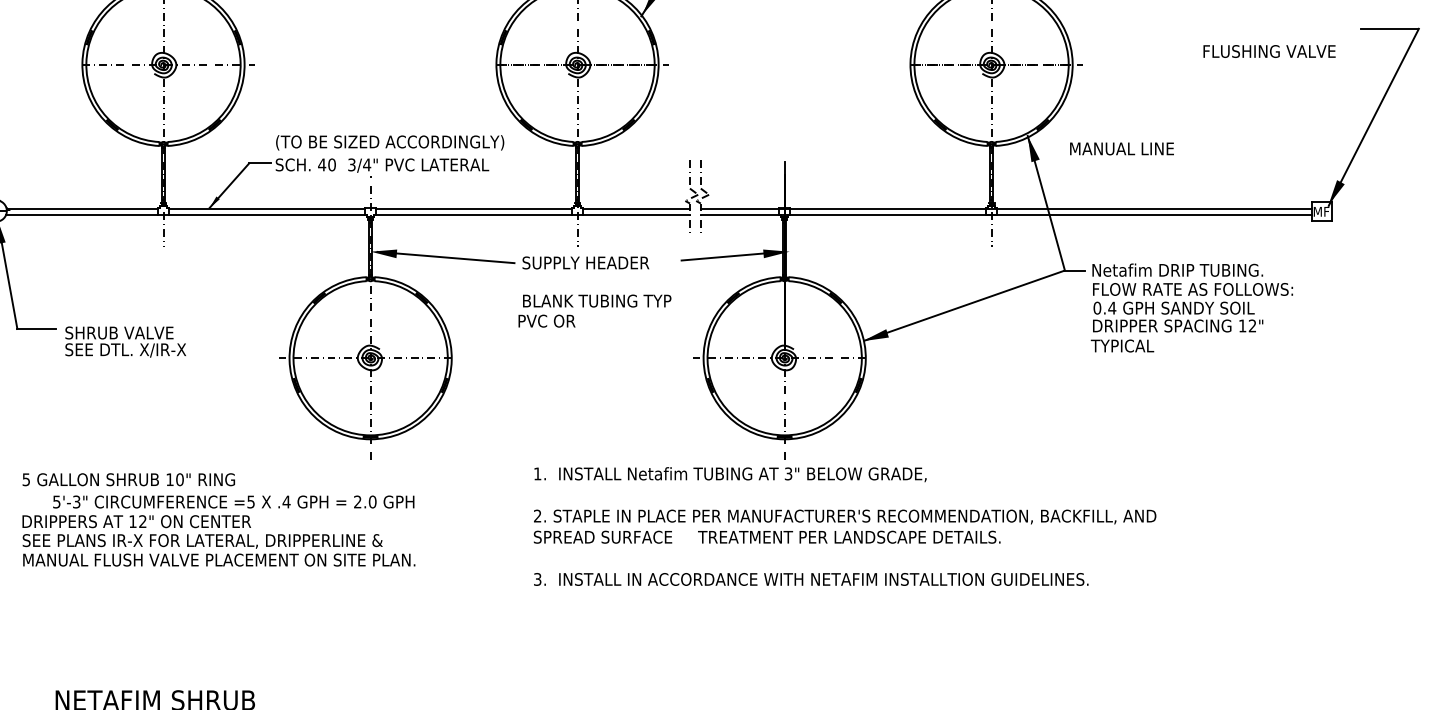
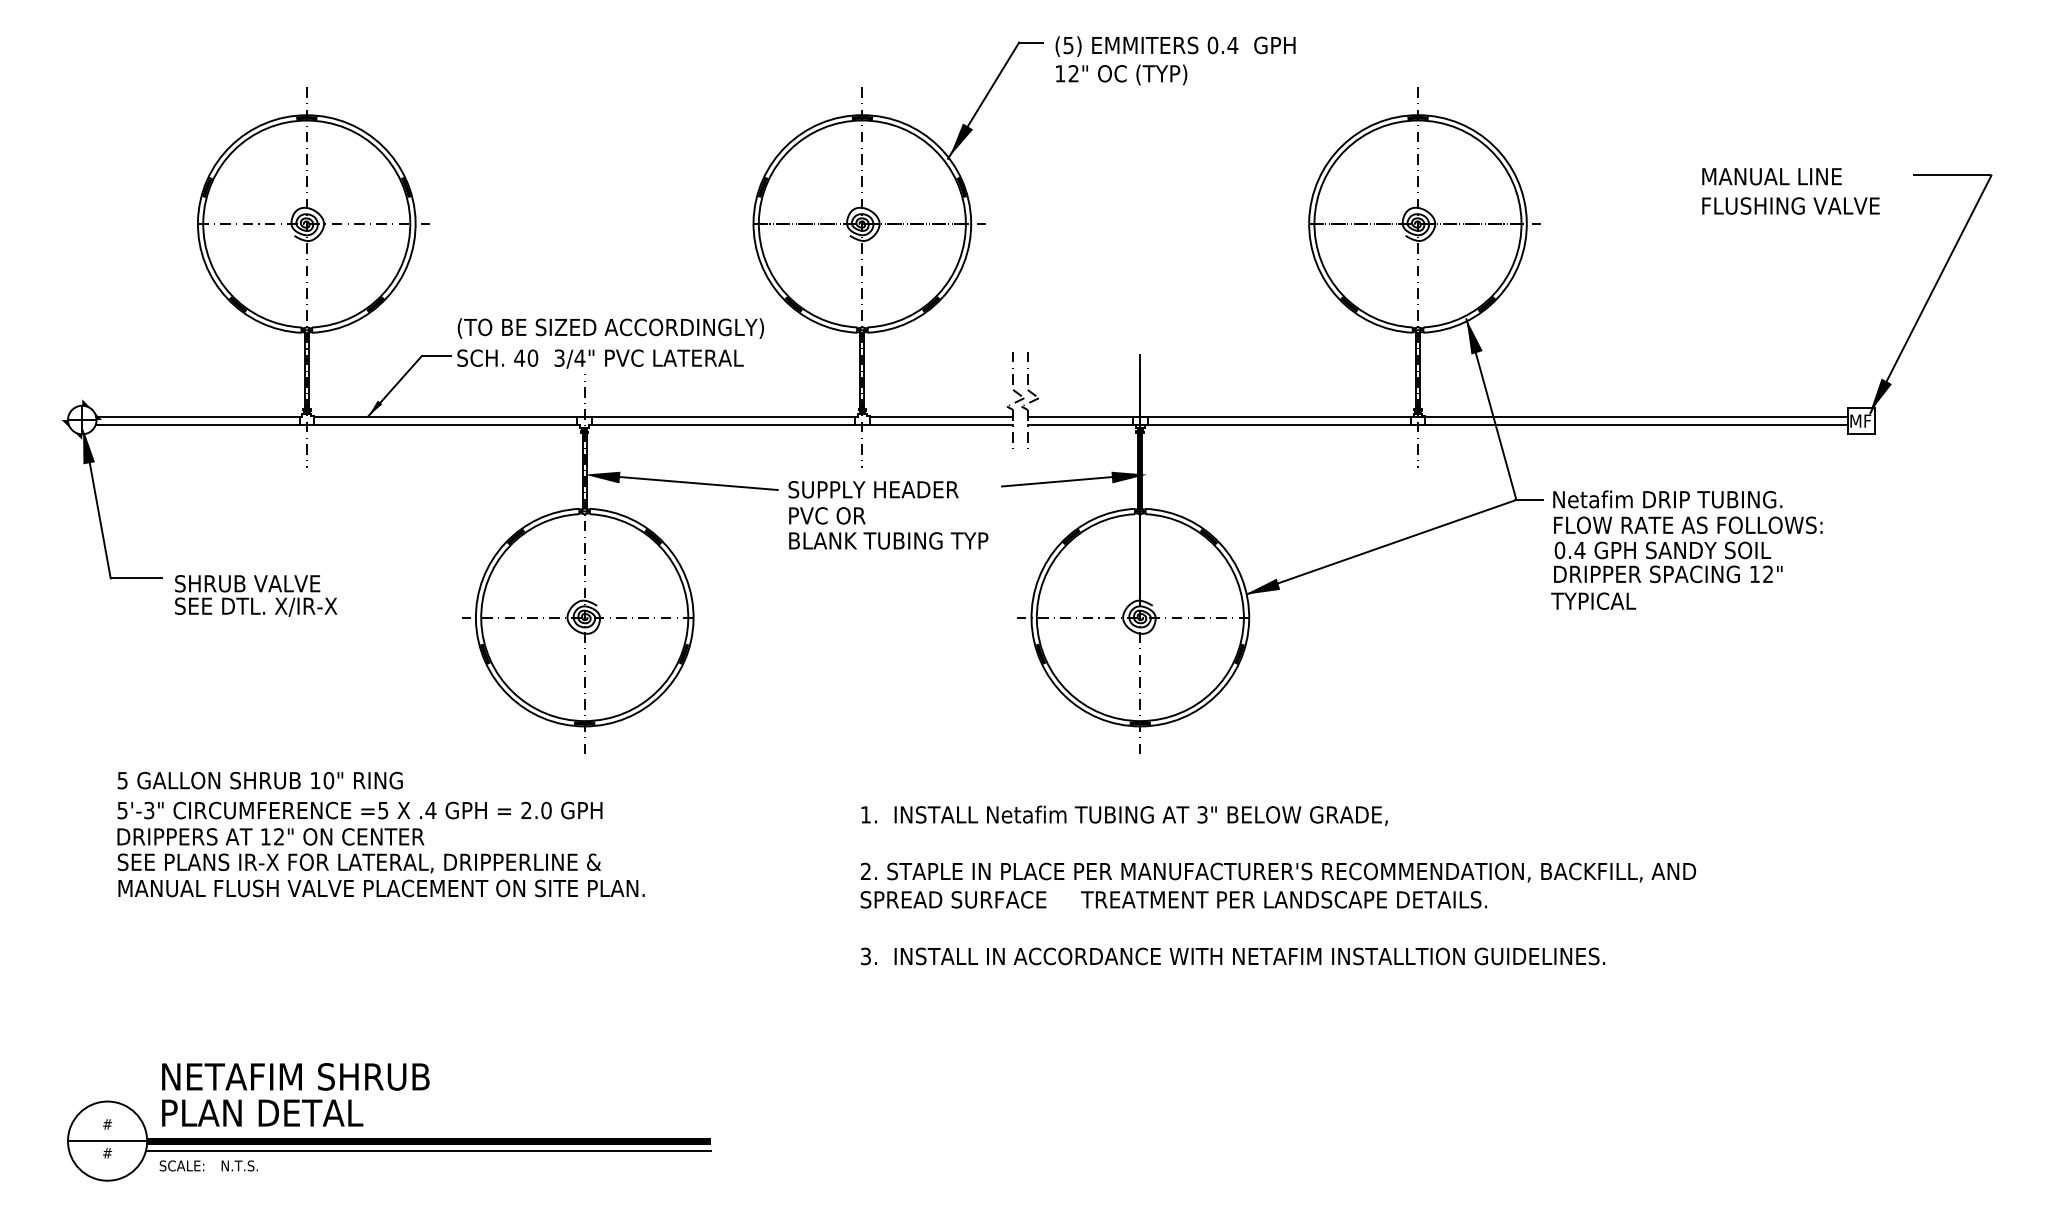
text: (1121, 148) -> (1771, 176), moved
text: (547, 320) -> (827, 515), moved
text: (233, 501) -> (359, 810), moved
text: (845, 526) -> (1278, 885), moved

